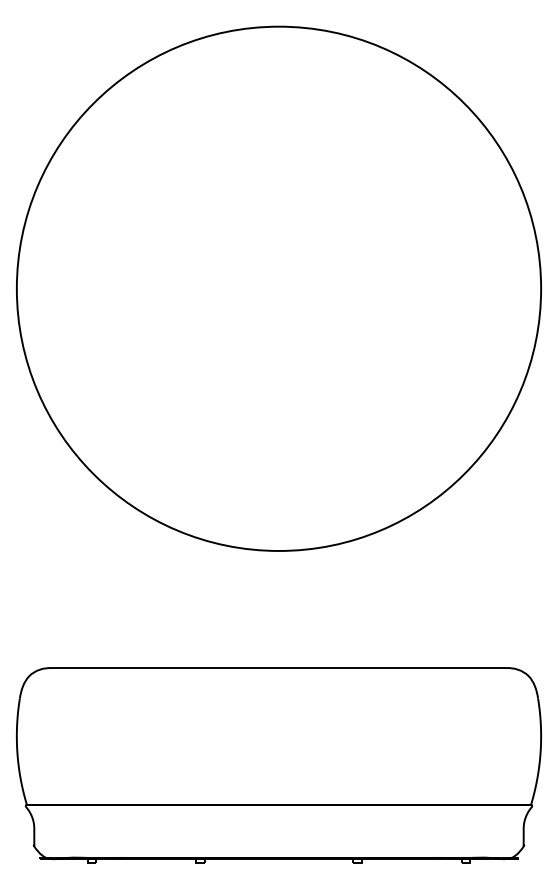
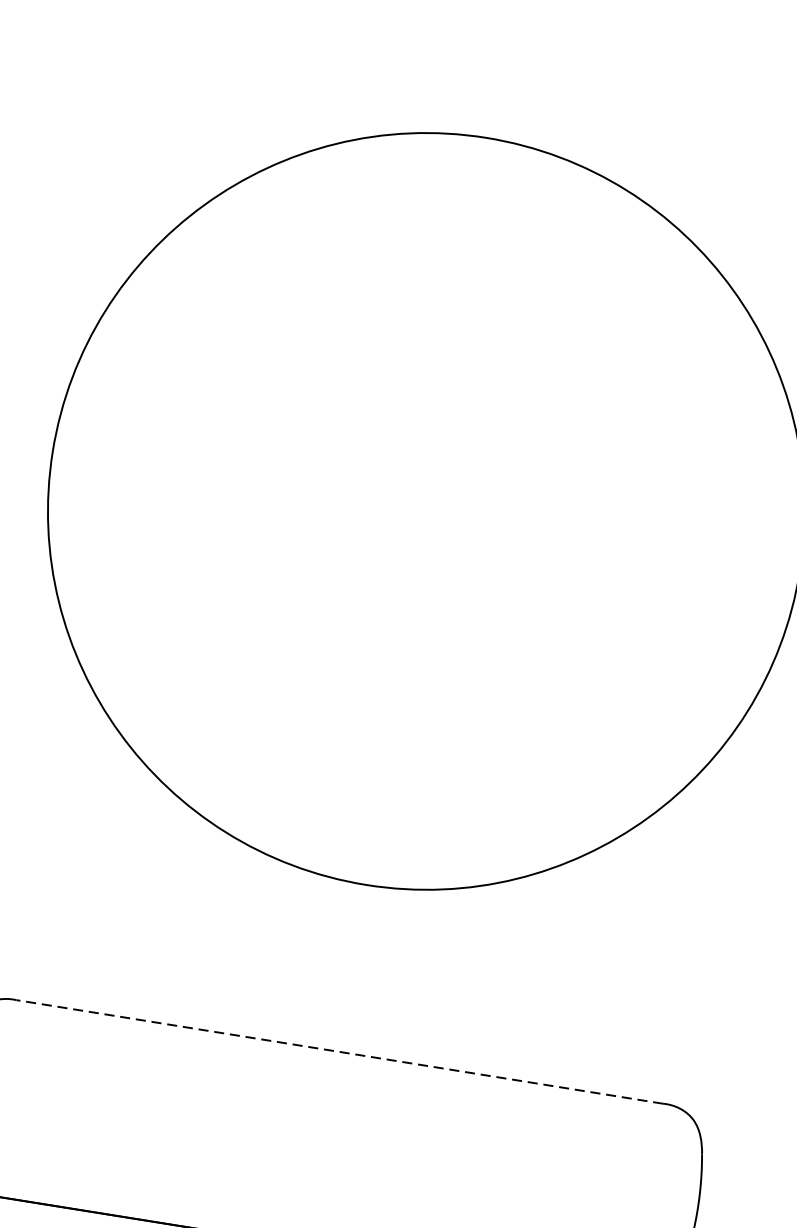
line: (279, 668) -> (340, 1052), solid -> dashed

